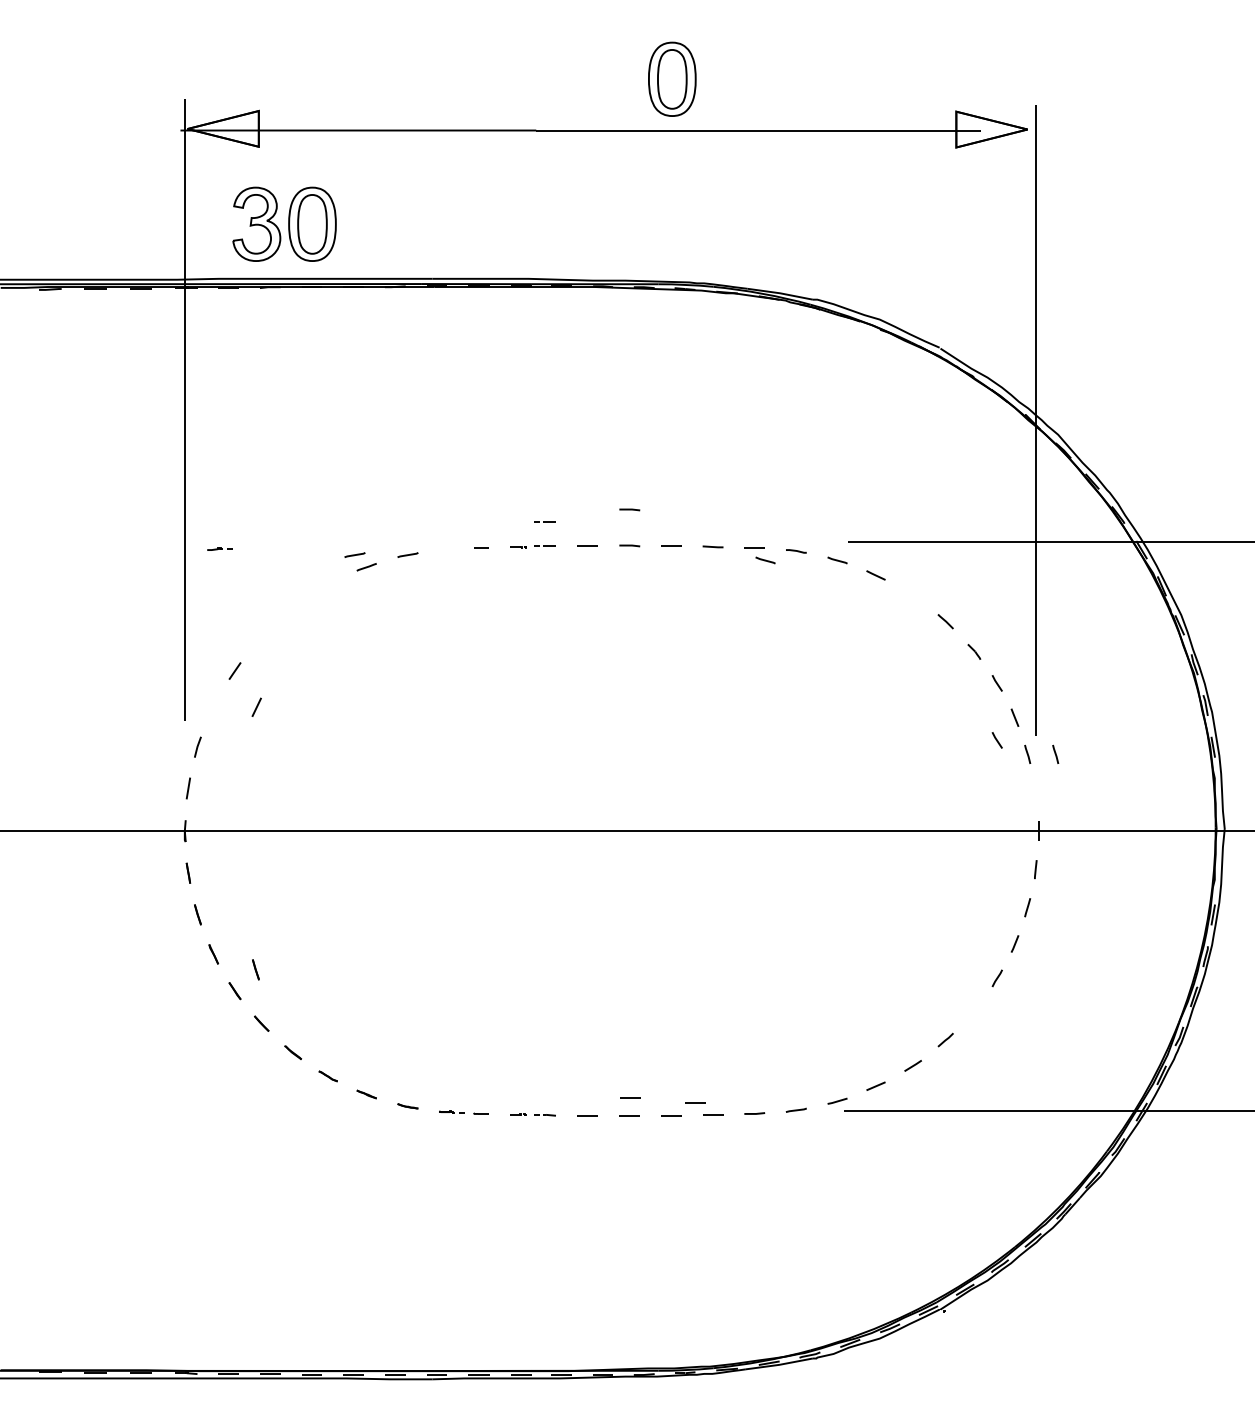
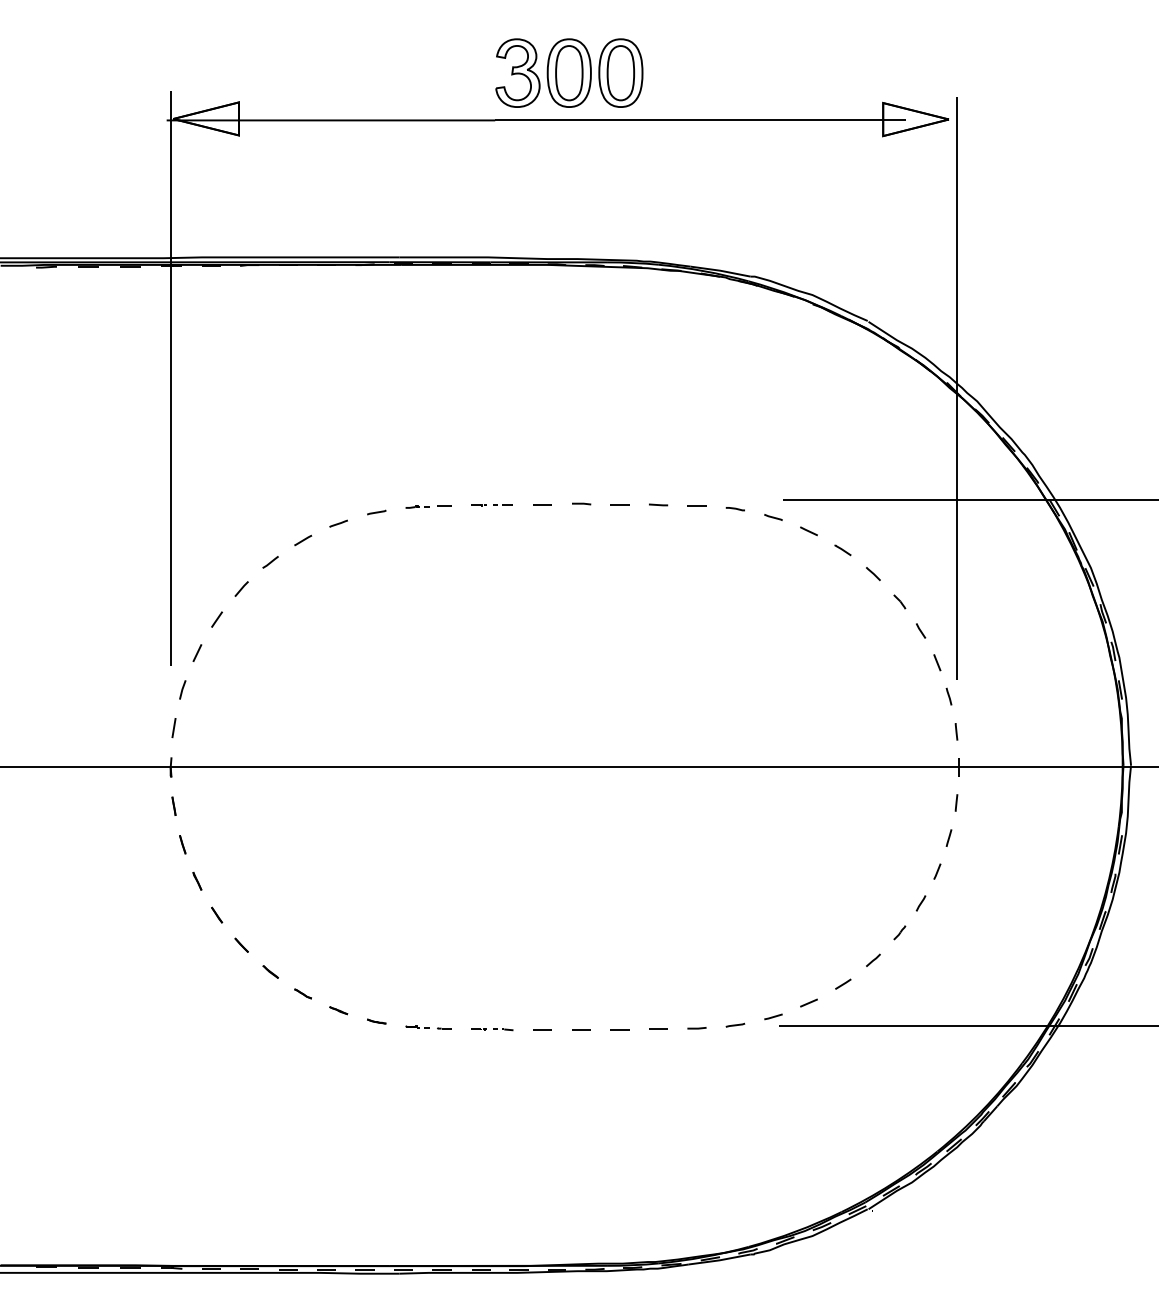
part: (284, 223) -> (543, 72), moved
line: (629, 509) -> (581, 470), removed
line: (544, 521) -> (502, 481), removed
part: (219, 548) -> (416, 506), moved
line: (354, 554) -> (327, 511), removed
line: (765, 560) -> (706, 517), removed
line: (327, 585) -> (302, 540), added
line: (912, 596) -> (842, 550), added
line: (292, 608) -> (270, 561), added
line: (261, 637) -> (241, 588), added
line: (256, 706) -> (197, 652), moved
line: (996, 740) -> (920, 683), removed
line: (1055, 753) -> (974, 695), removed
line: (1035, 792) -> (956, 731), added
line: (255, 969) -> (235, 895), removed
line: (974, 1010) -> (899, 933), added
line: (630, 1097) -> (582, 1013), removed
line: (695, 1102) -> (642, 1018), removed

